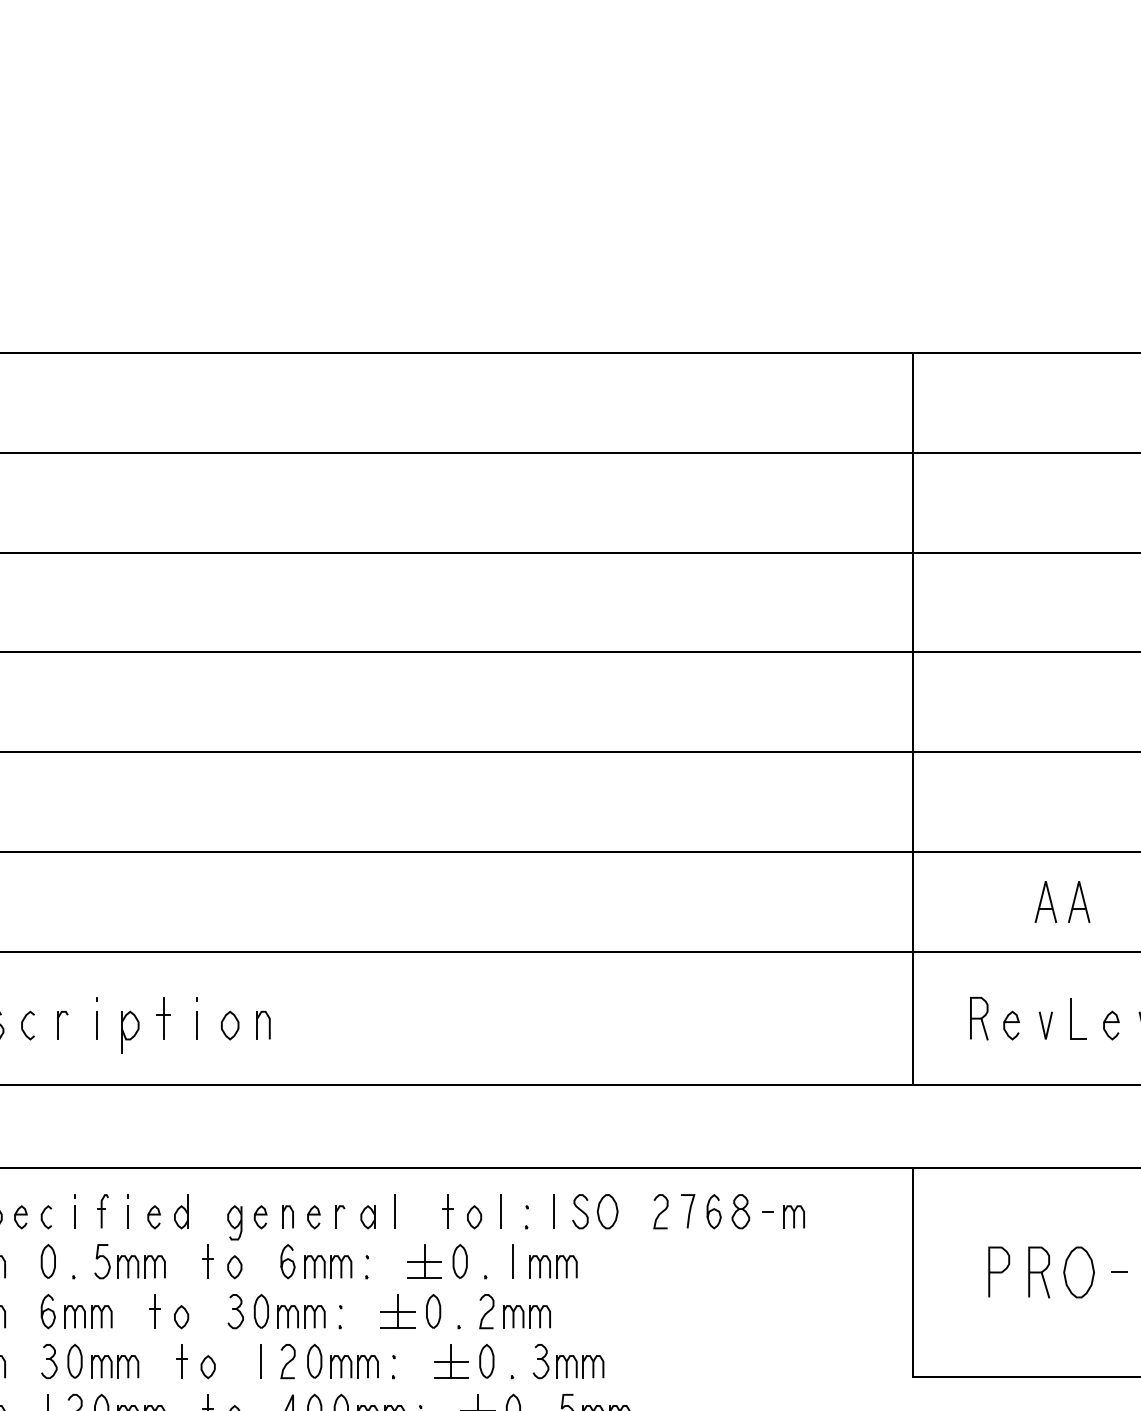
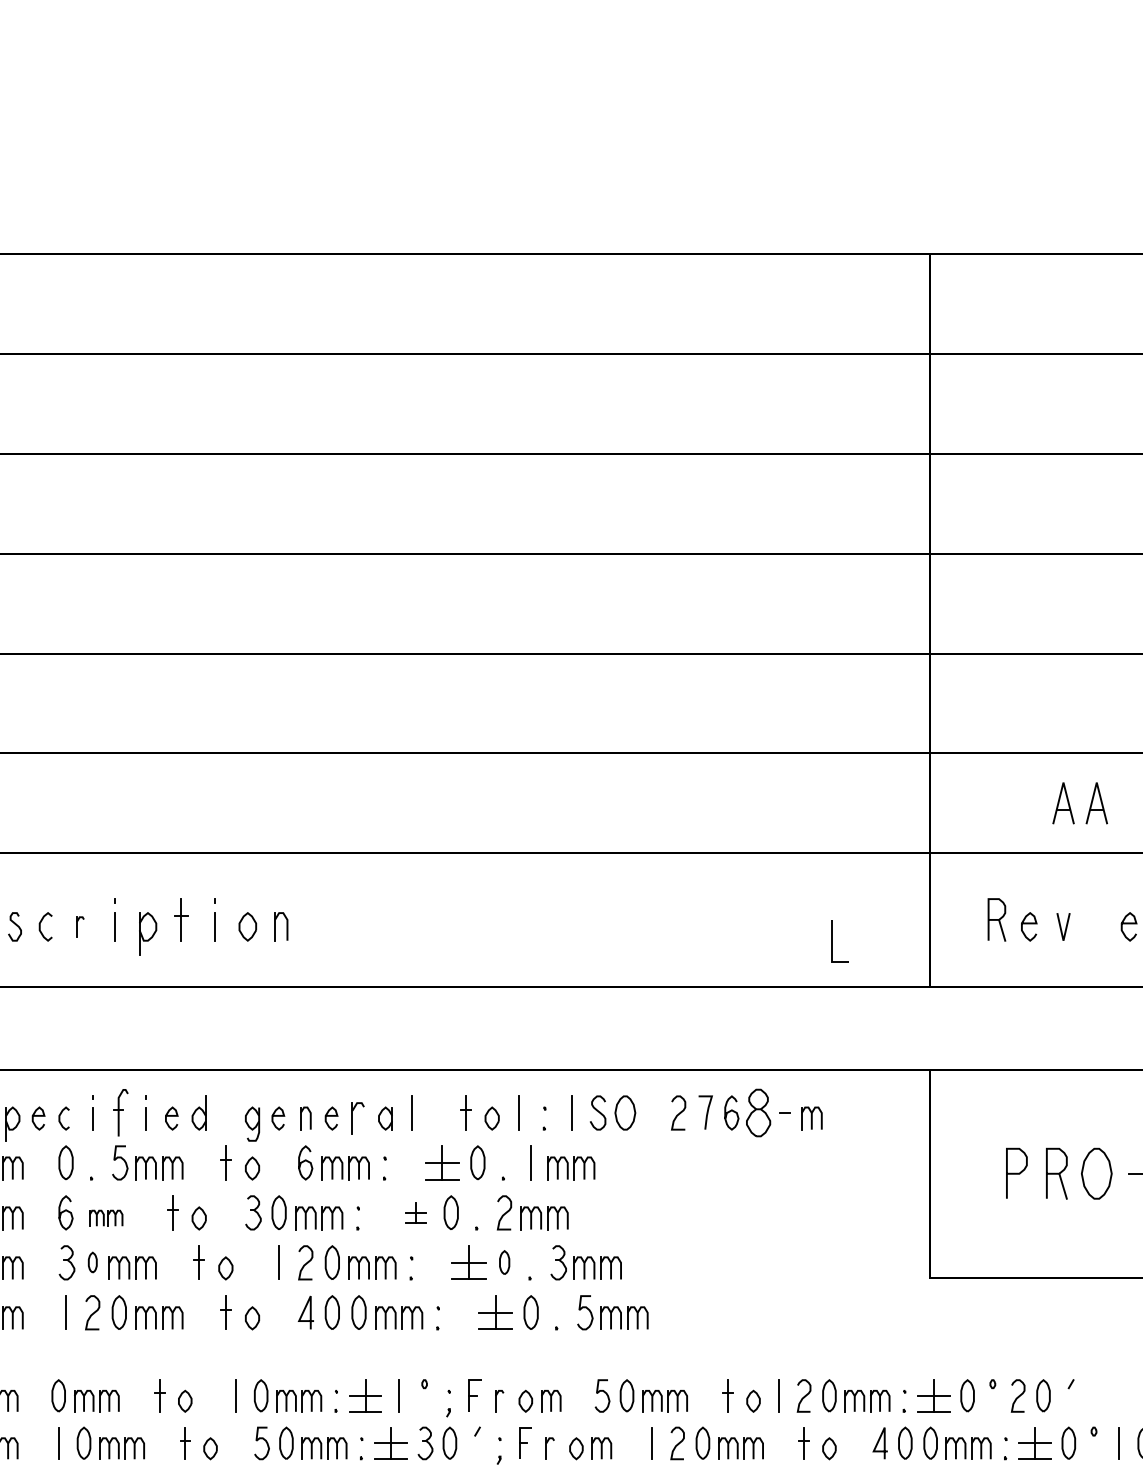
line: (1070, 1019) -> (832, 941), moved
part: (62, 1025) -> (80, 926), size x0.7
part: (102, 1211) -> (120, 1112), size x1.4
part: (740, 1211) -> (758, 1112), size x1.4
part: (339, 1217) -> (357, 1118), size x1.4
part: (397, 1311) -> (415, 1212), size x0.6
part: (88, 1317) -> (106, 1218), size x0.7
part: (74, 1361) -> (92, 1262), size x0.6
part: (486, 1361) -> (504, 1262), size x0.7

